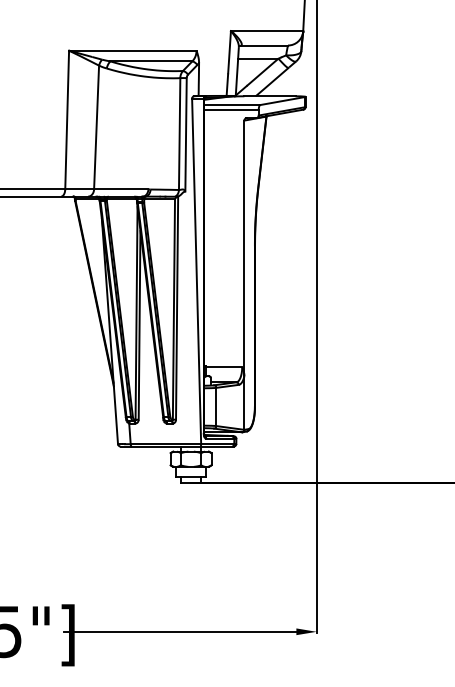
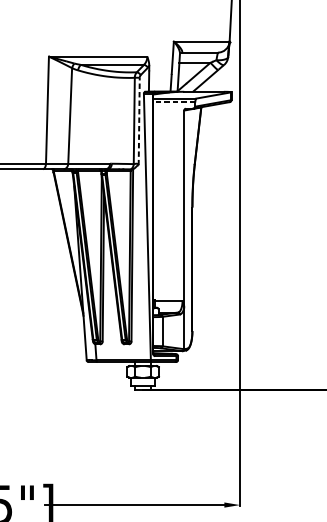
line: (230, 110) -> (173, 102), solid -> dashed
line: (186, 134) -> (139, 121), solid -> dashed

